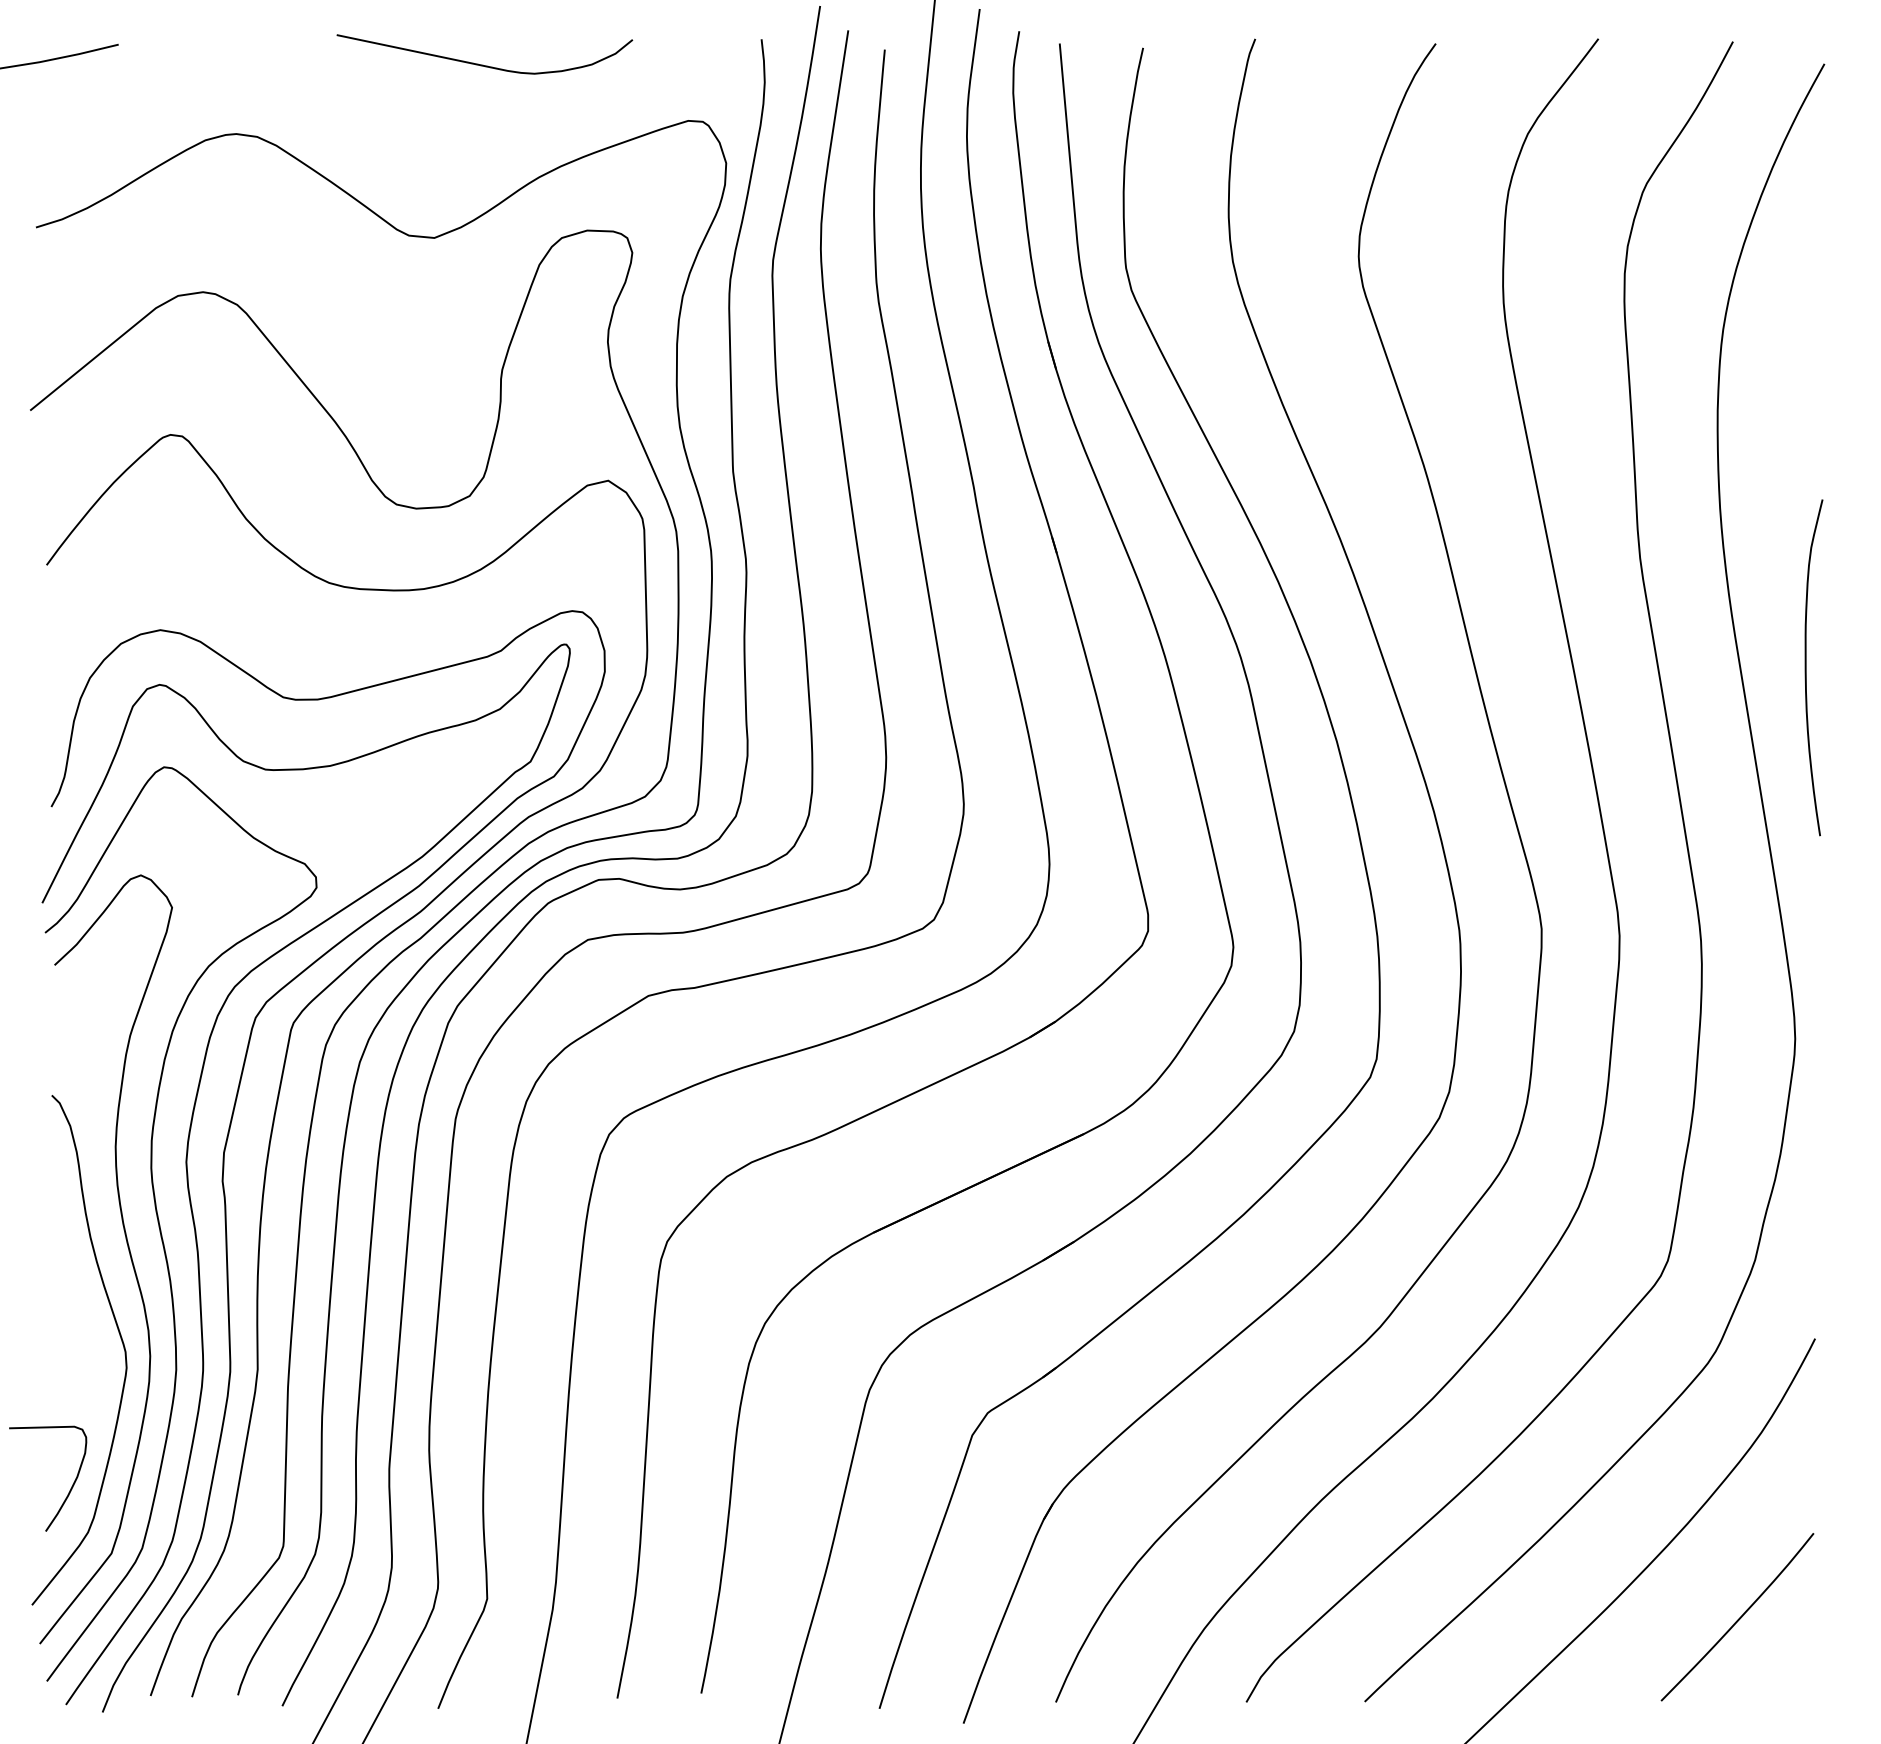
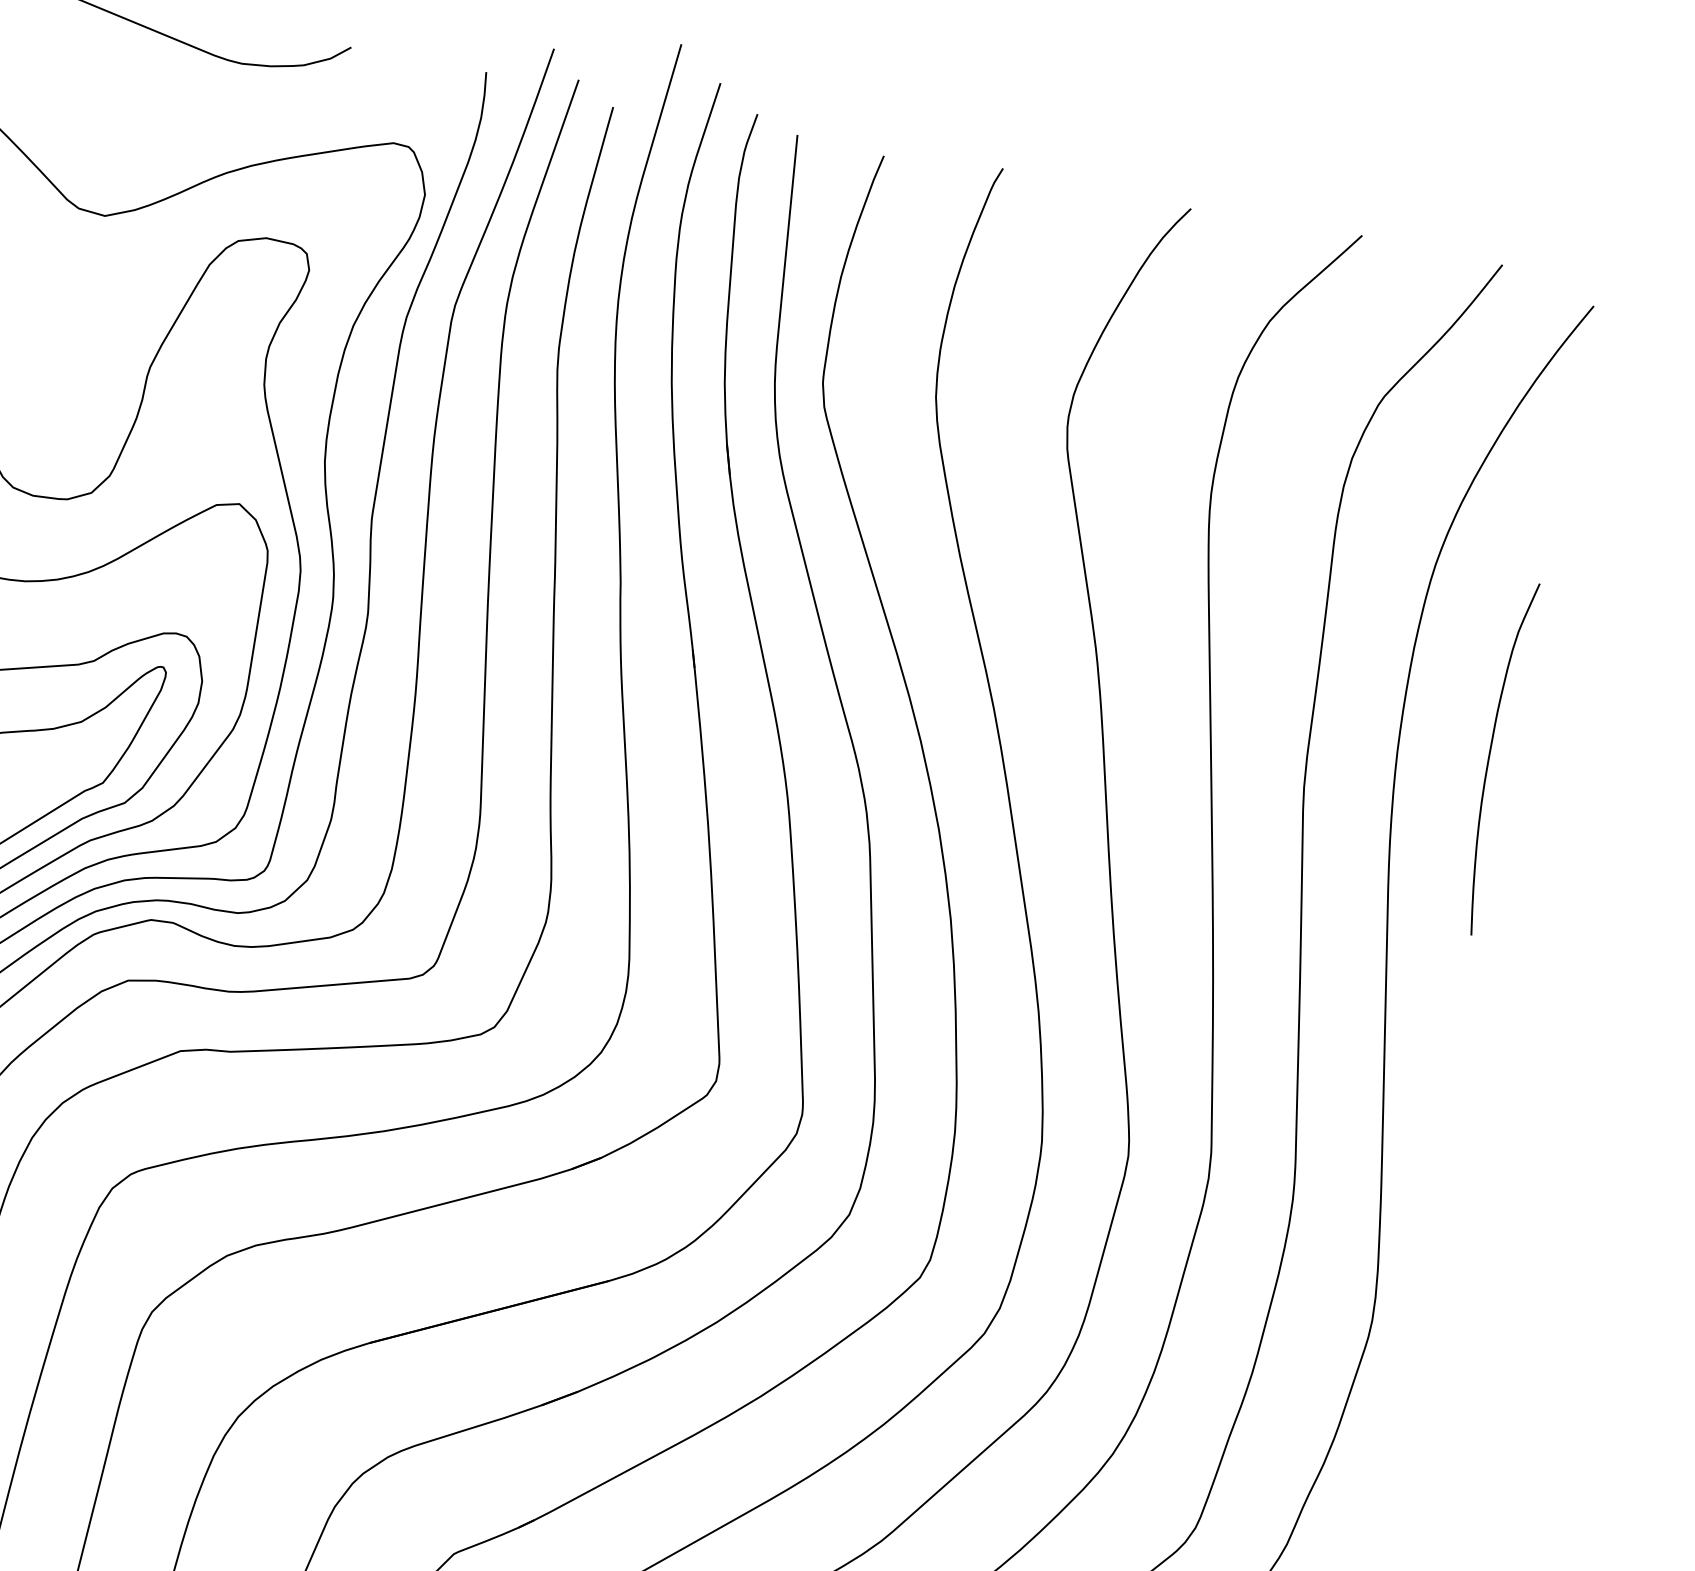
curve: (1806, 667) -> (1490, 756), moved

